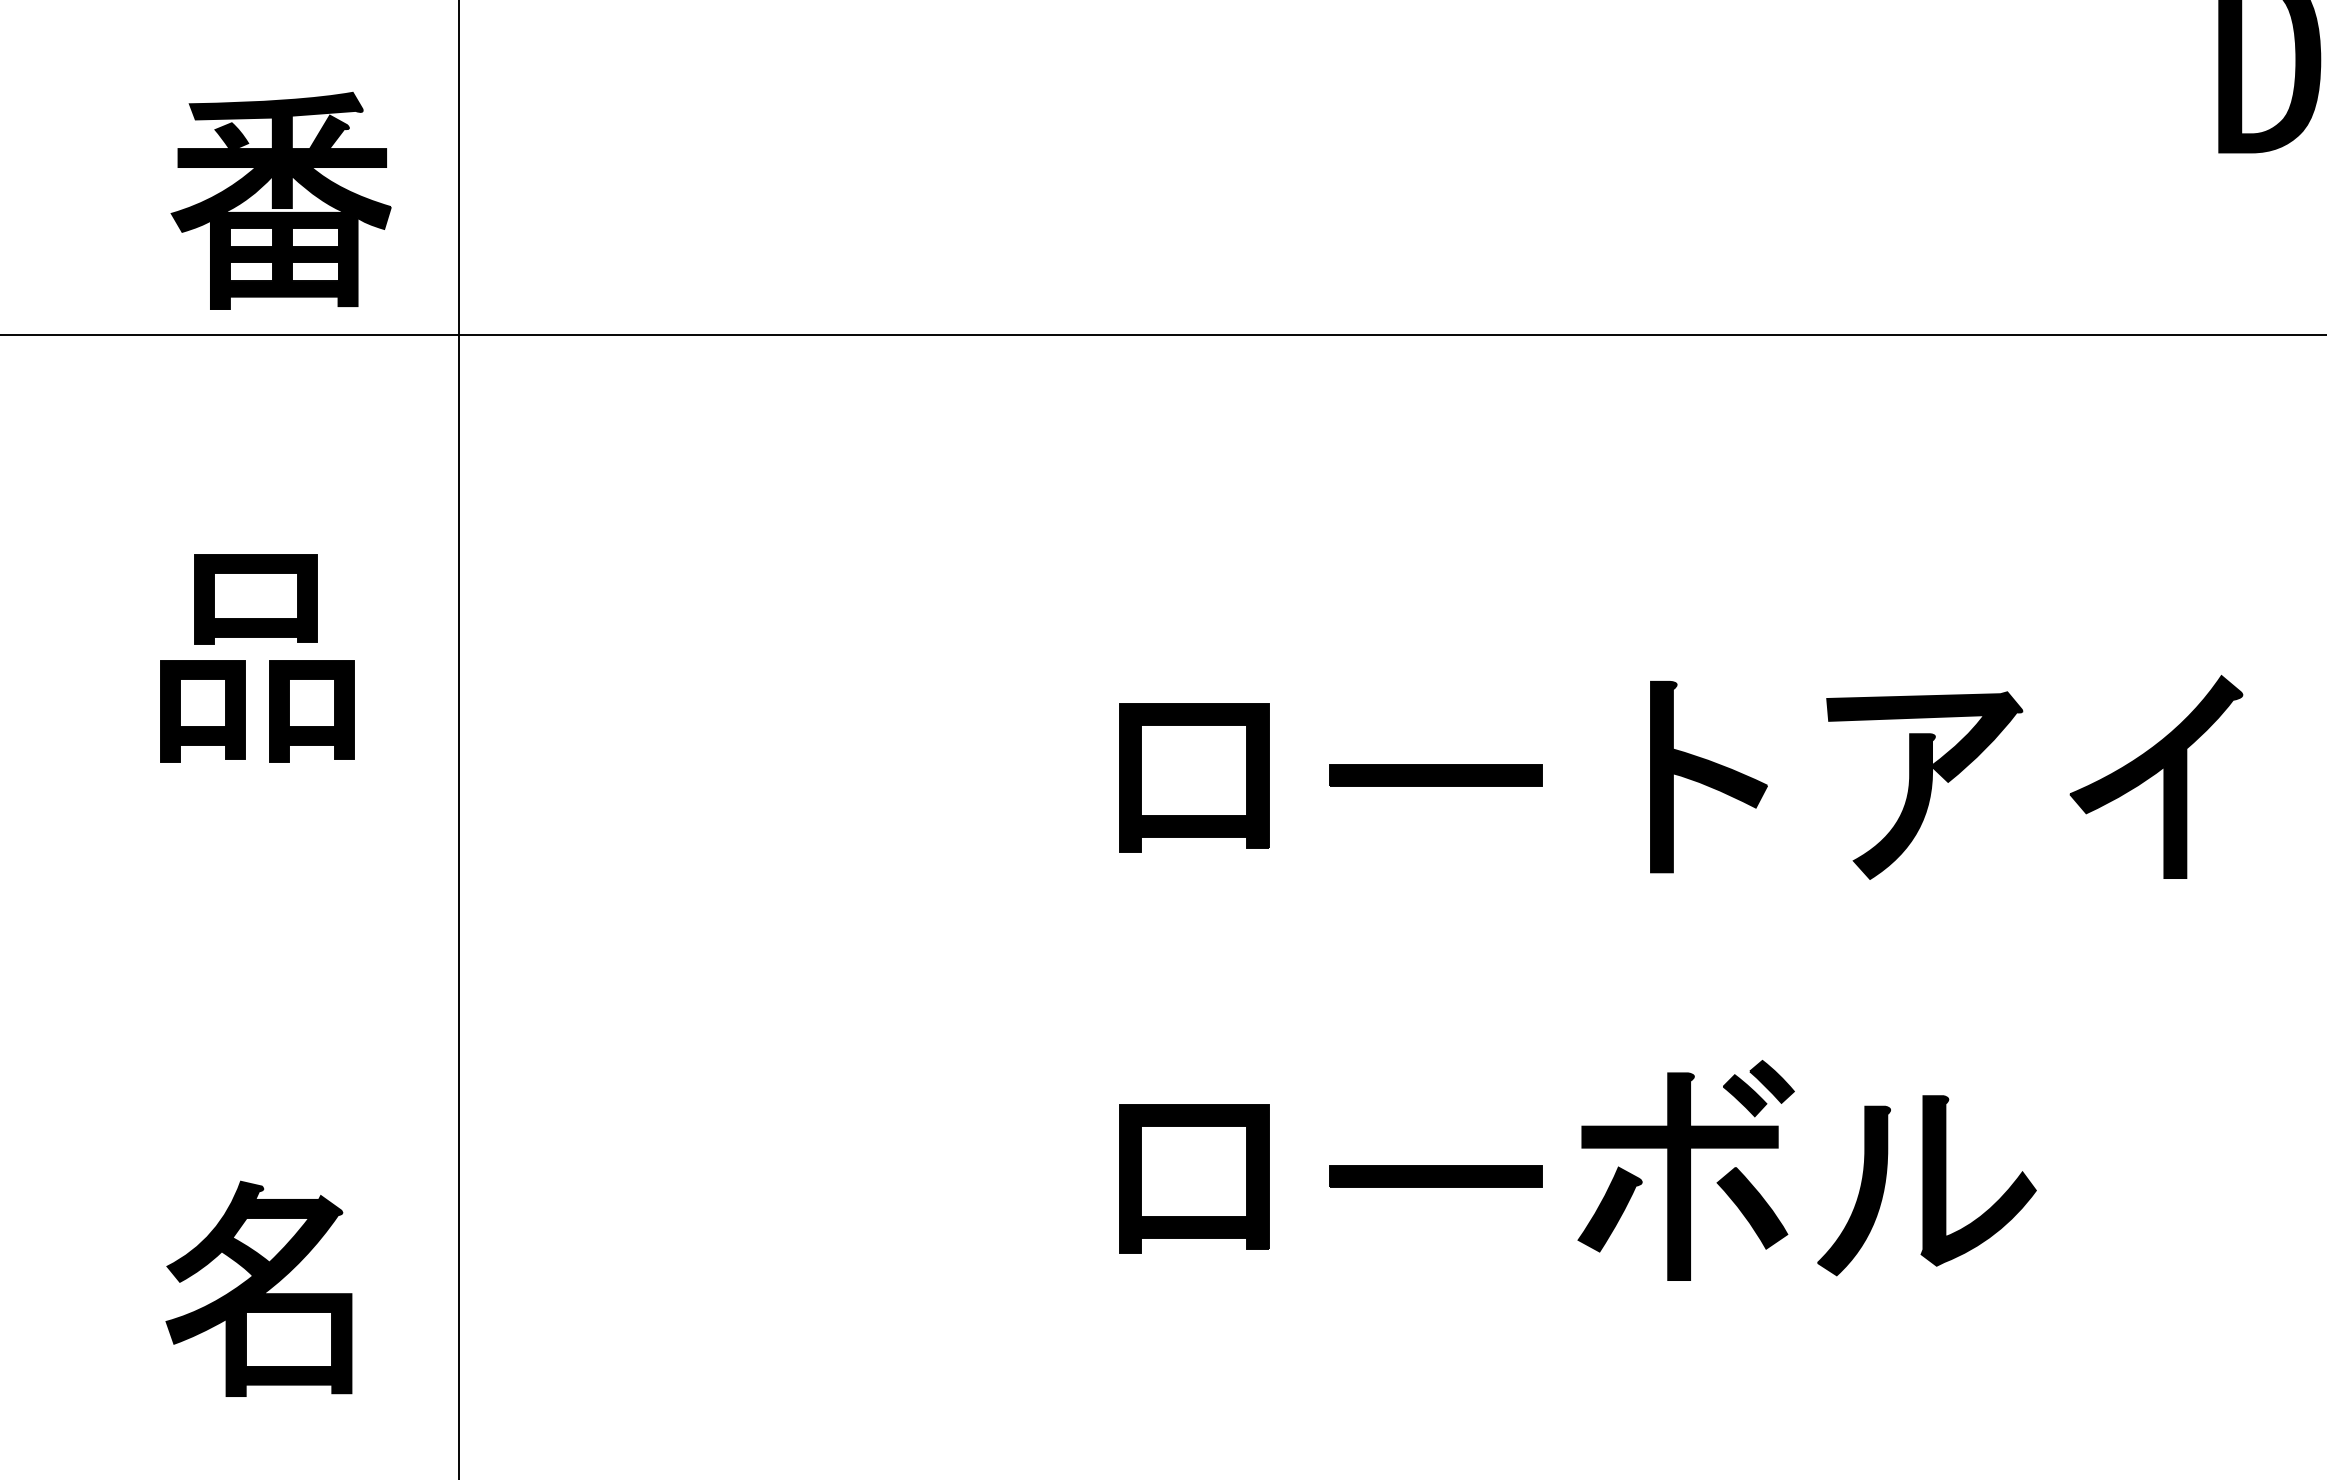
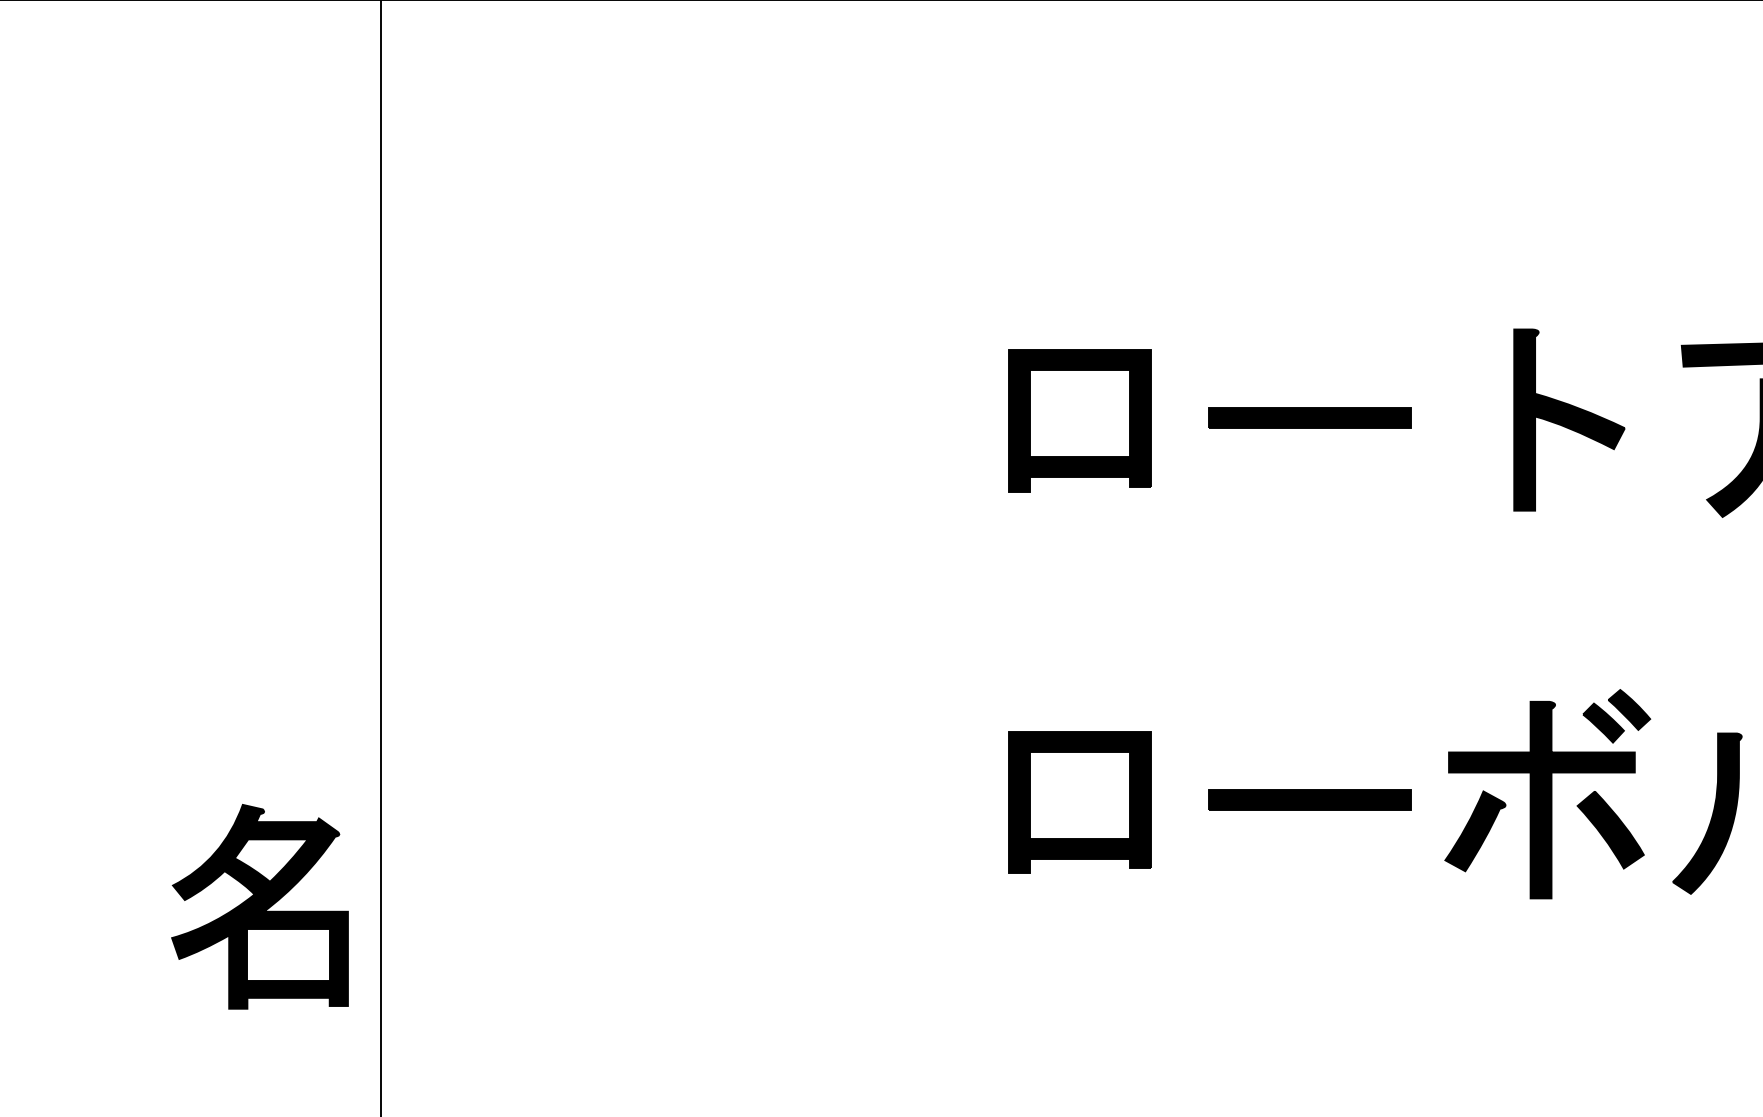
part: (245, 660) -> (177, 309), removed
part: (258, 1288) -> (259, 906), moved

